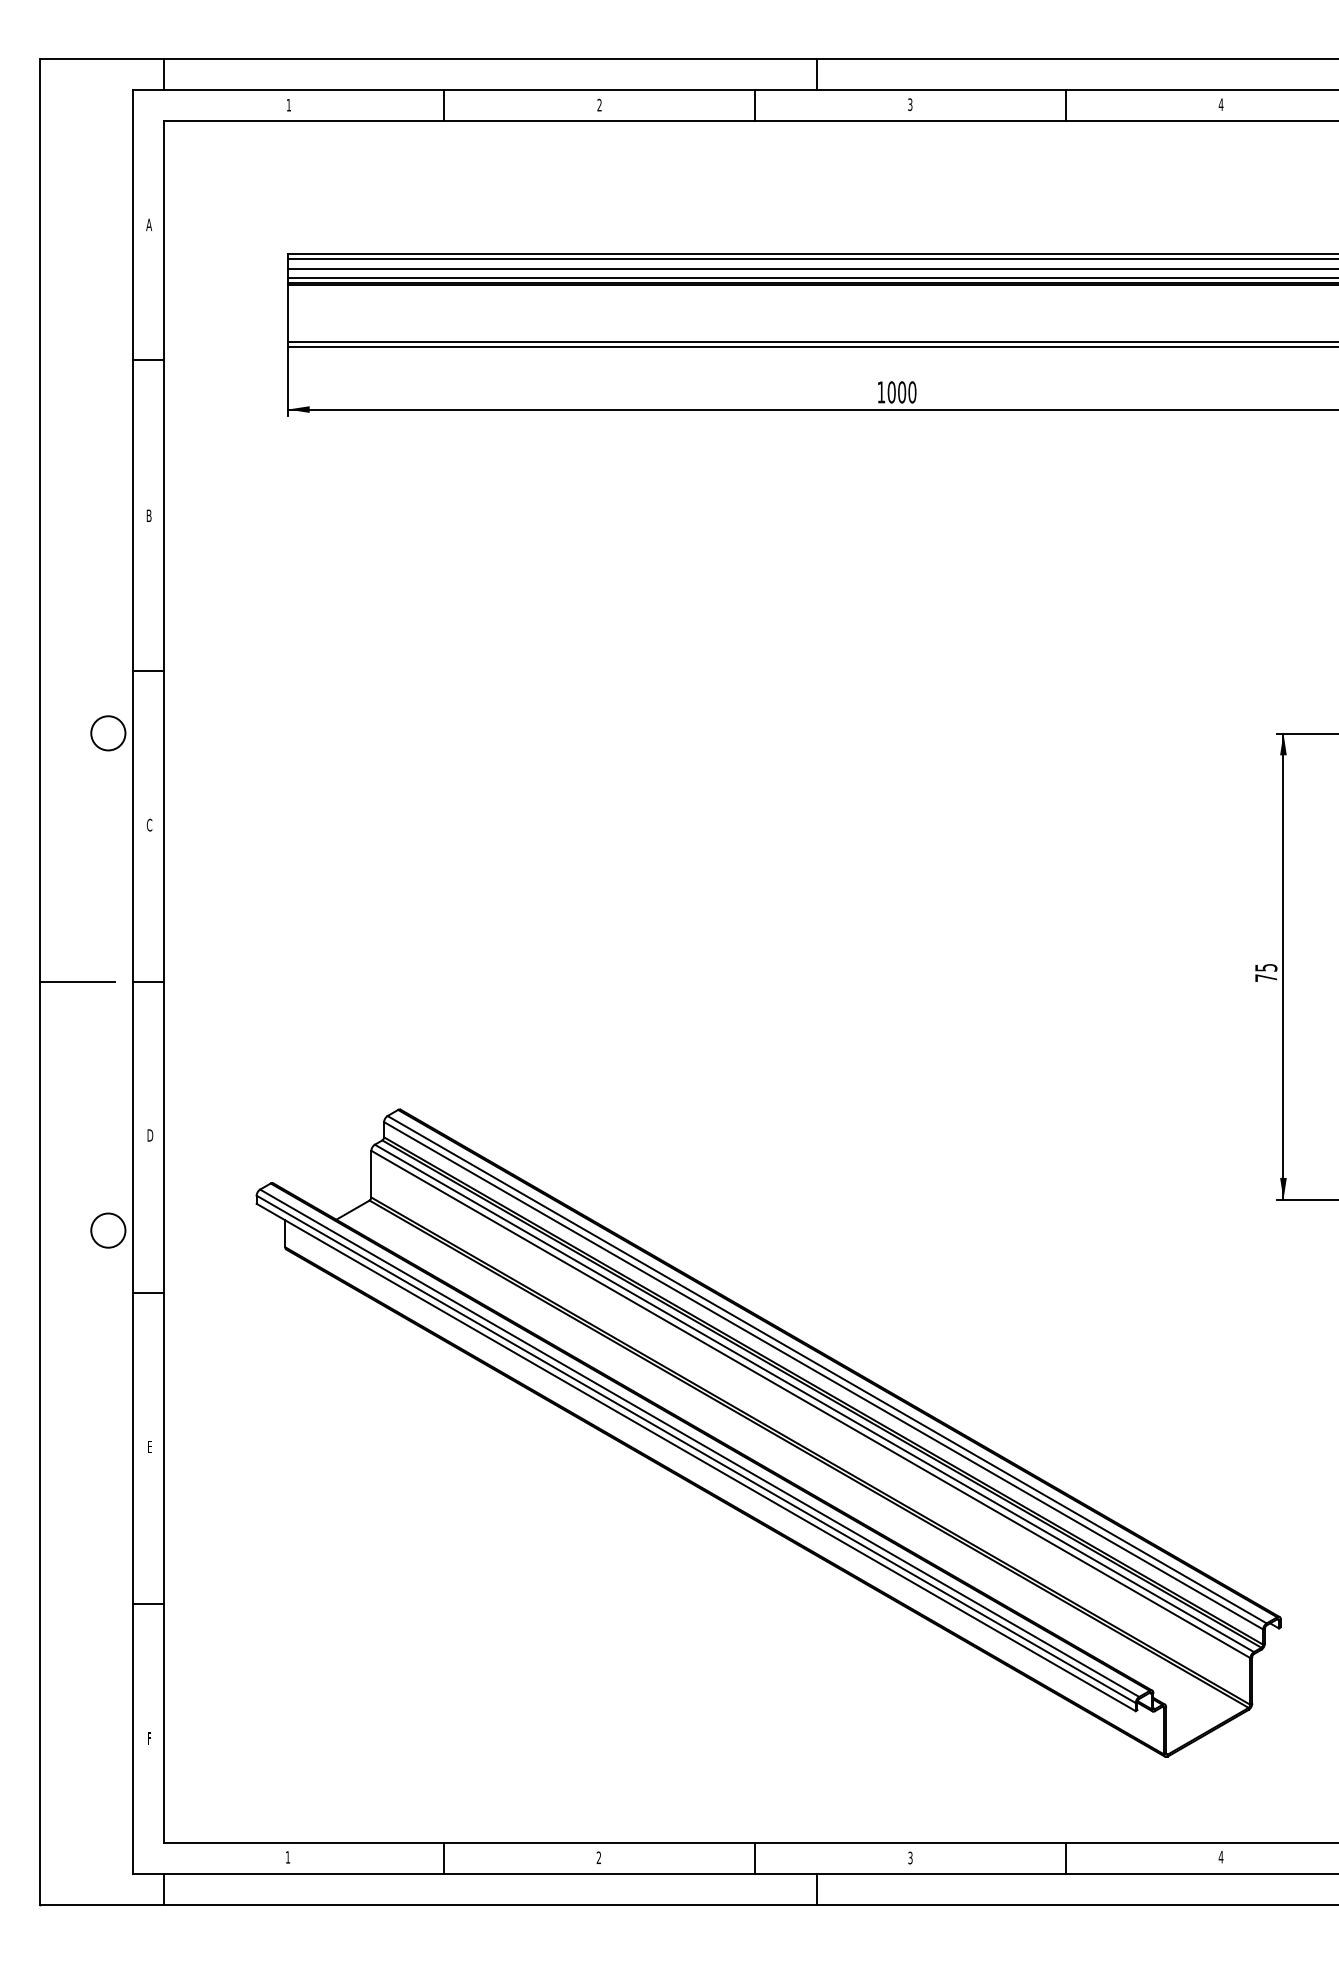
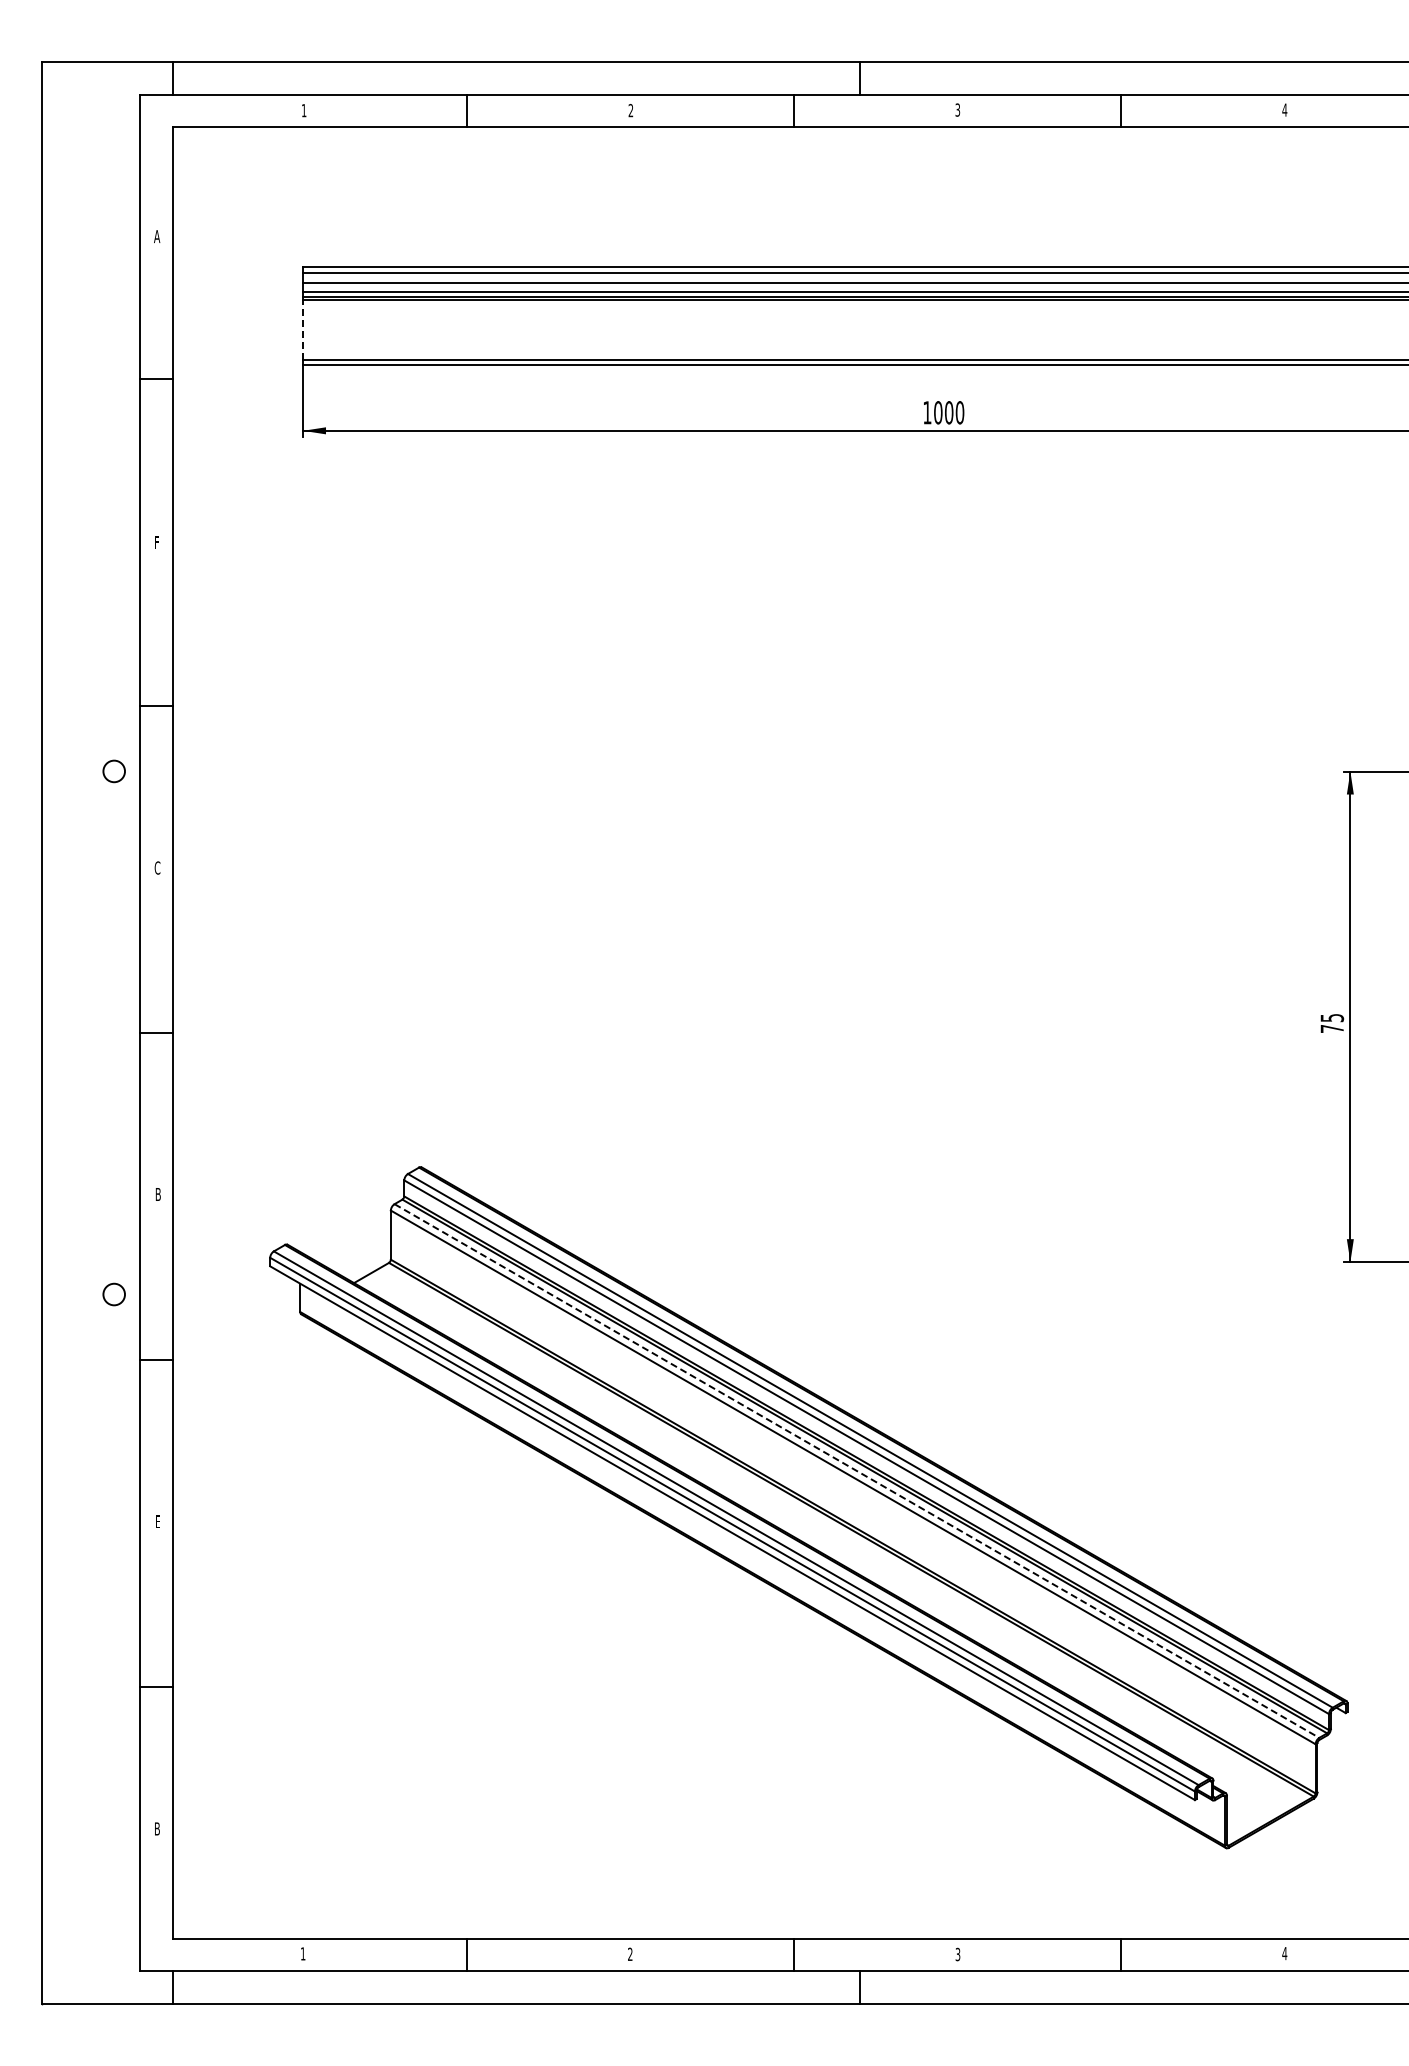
line: (288, 313) -> (303, 329), solid -> dashed
text: (148, 515) -> (156, 542), B -> F
circle: (108, 733) -> (114, 771), size x0.6
line: (77, 982) -> (81, 1033), removed
text: (150, 1135) -> (158, 1194), D -> B
circle: (108, 1230) -> (114, 1294), size x0.6
line: (813, 1398) -> (856, 1471), solid -> dashed
text: (149, 1738) -> (157, 1828), F -> B

